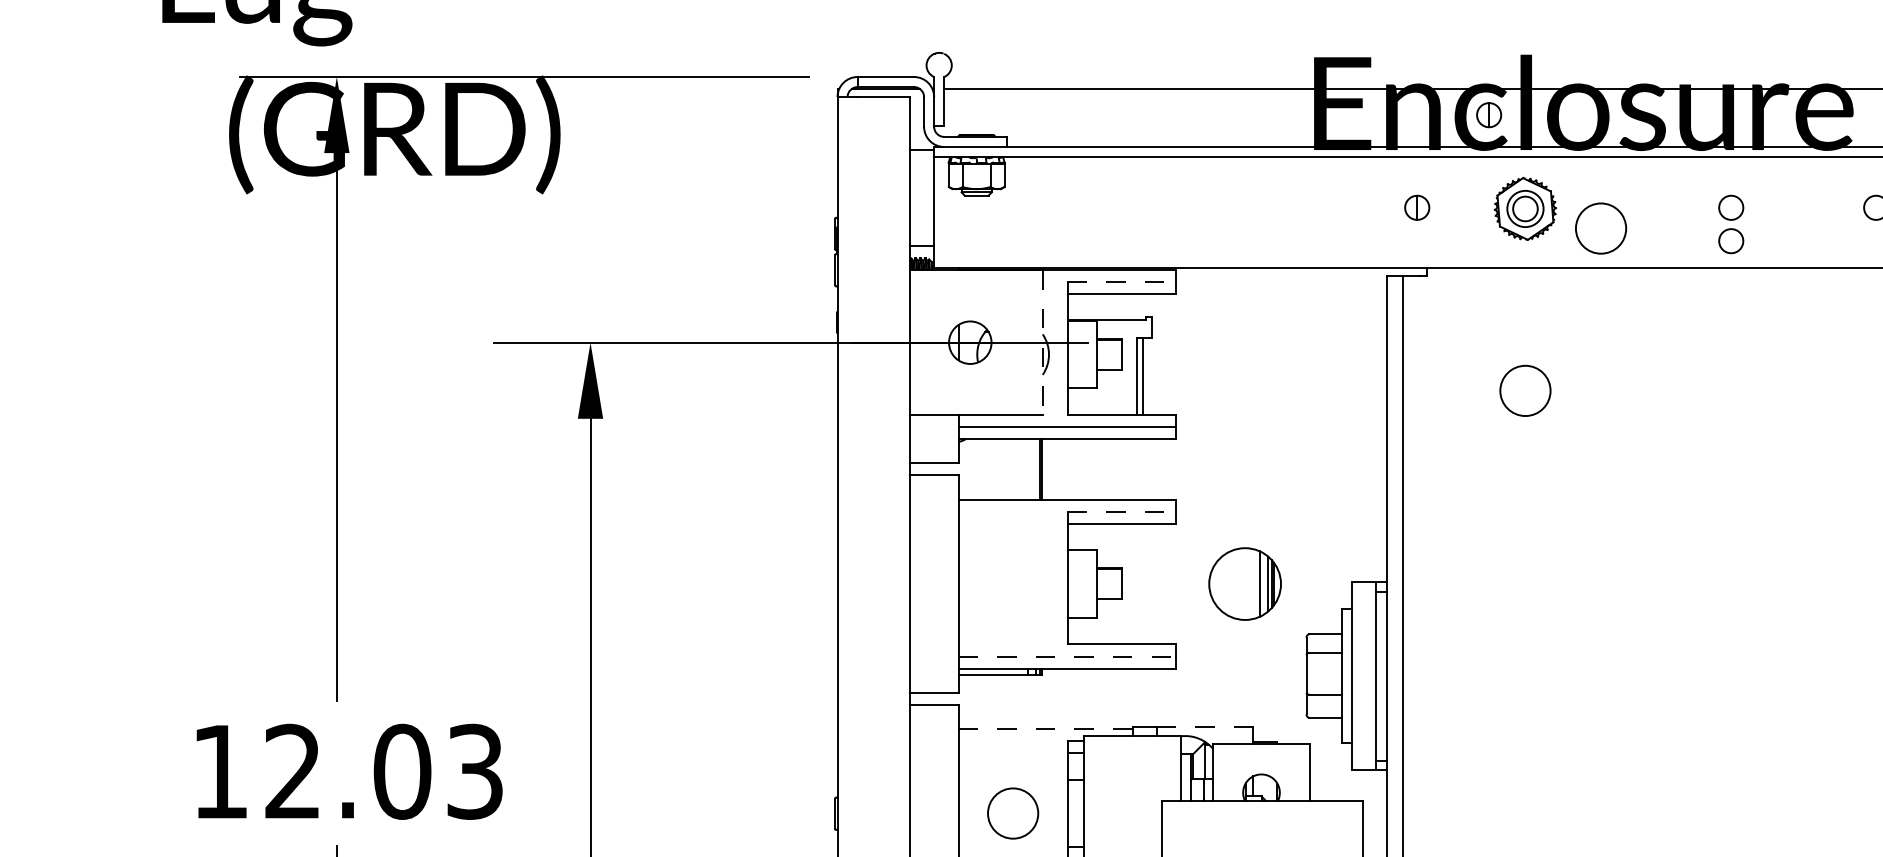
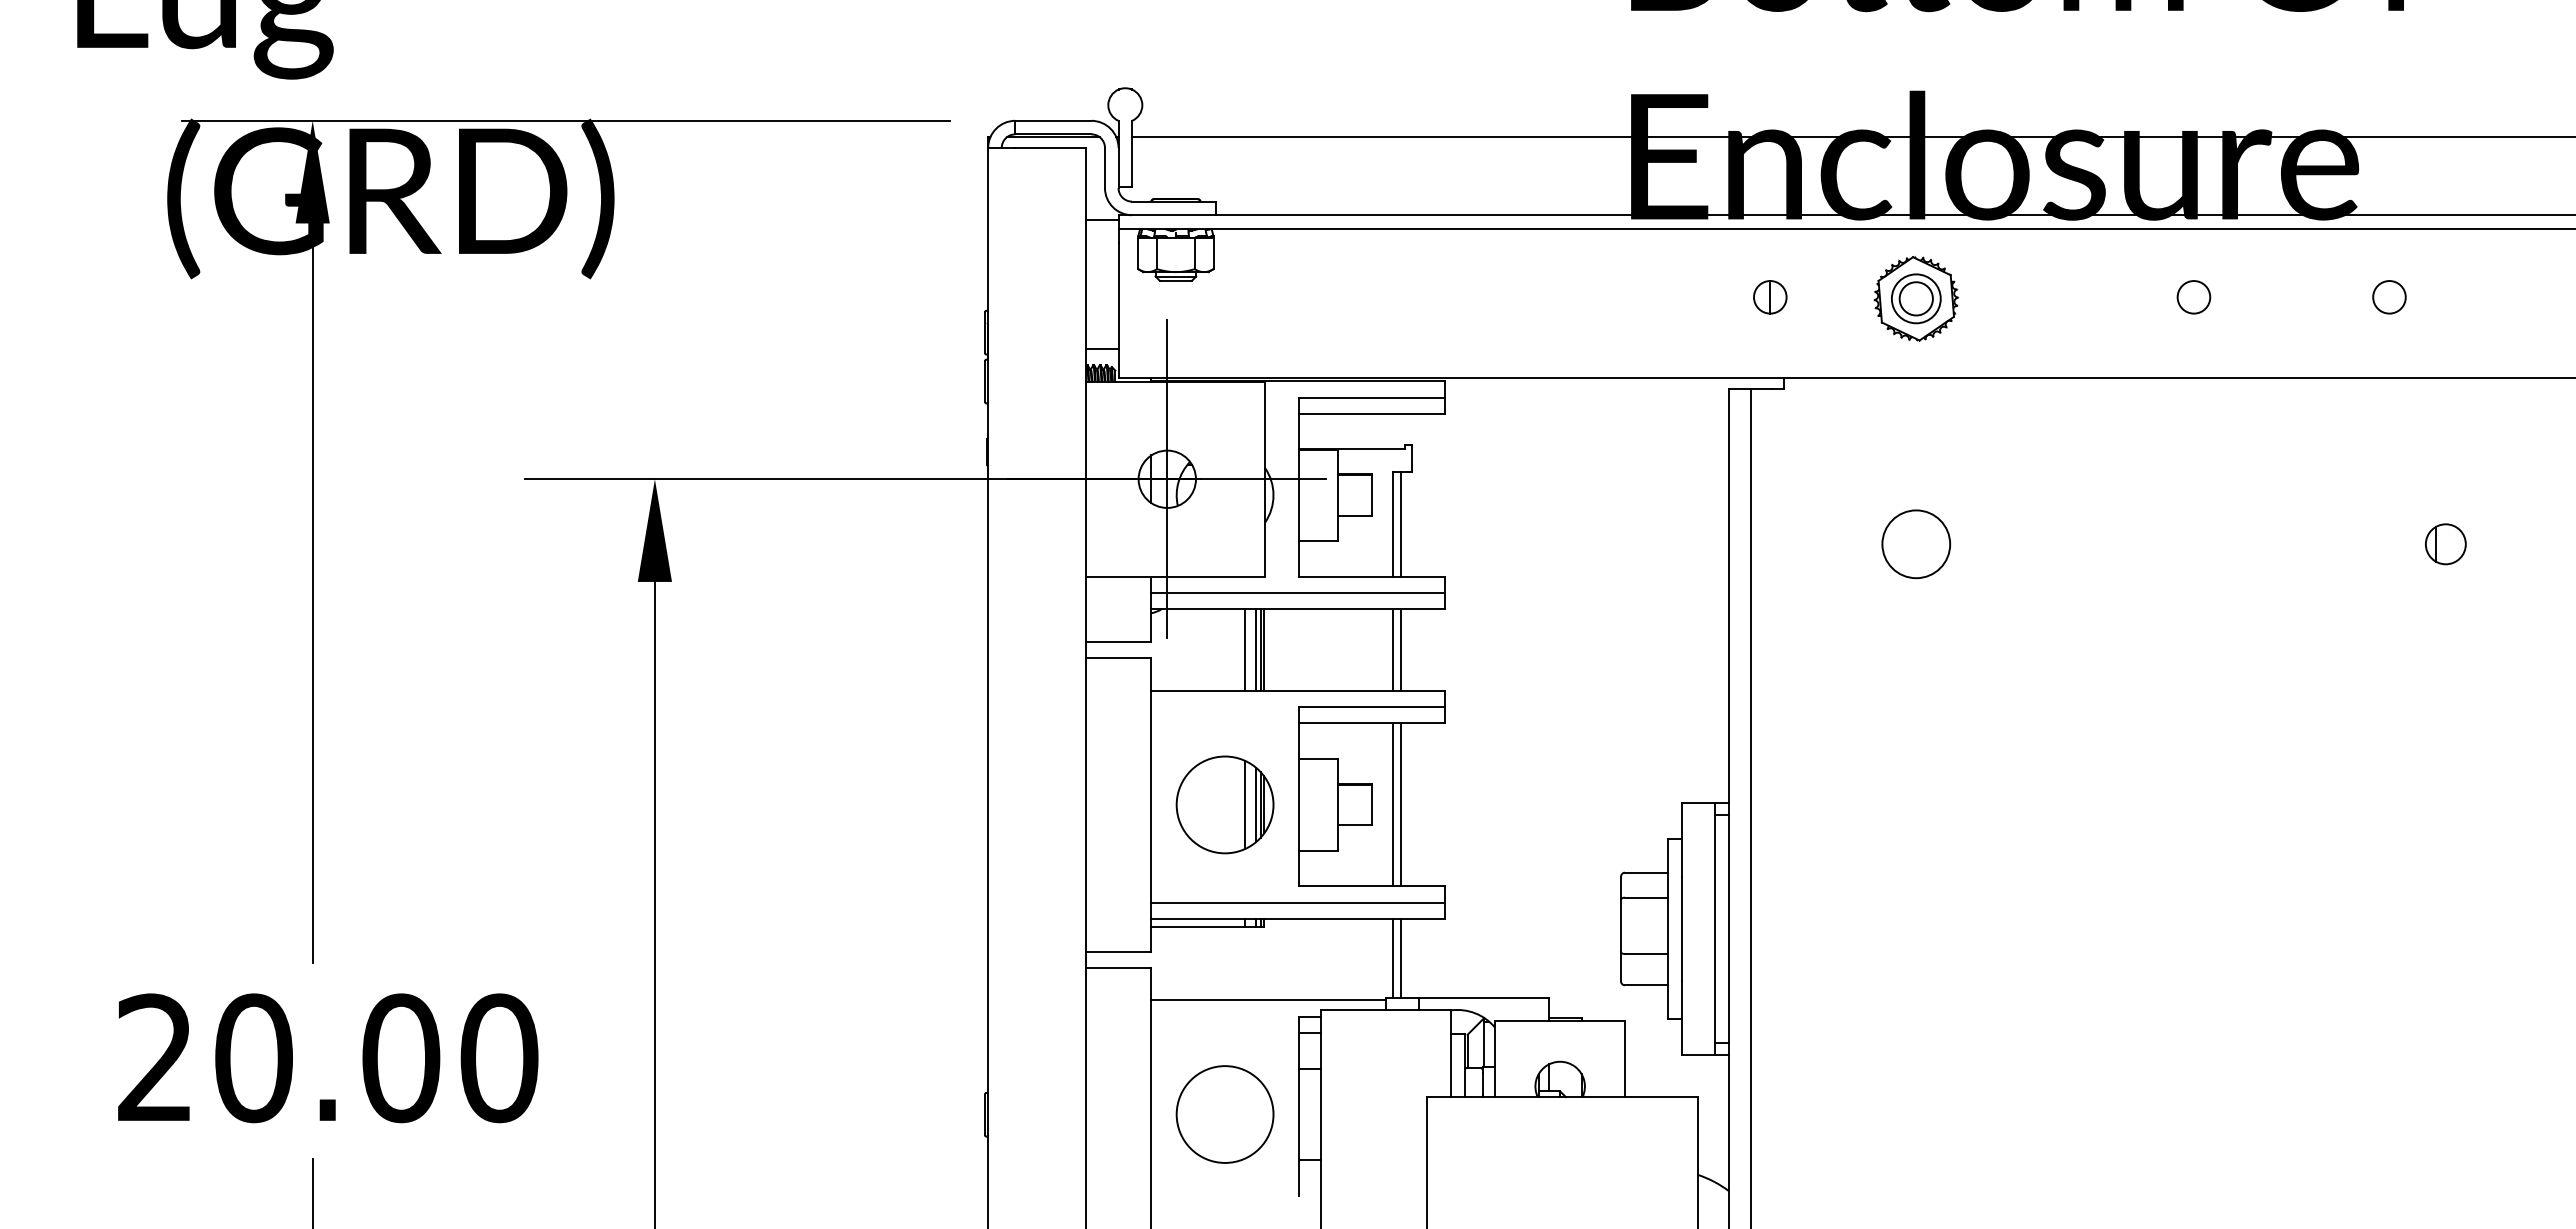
part: (1489, 115) -> (1867, 172), removed
circle: (1601, 228) -> (2018, 325), removed
circle: (1730, 241) -> (2193, 342), removed
line: (1121, 282) -> (1371, 397), dashed -> solid
line: (970, 342) -> (1167, 479), added
line: (1043, 342) -> (1265, 479), dashed -> solid
line: (1027, 468) -> (1244, 649), added
line: (1036, 468) -> (1256, 649), added
line: (1137, 468) -> (1392, 649), added
line: (1143, 468) -> (1400, 649), added
line: (1121, 511) -> (1371, 707), dashed -> solid
line: (1137, 583) -> (1392, 804), added
line: (1143, 583) -> (1400, 804), added
part: (1244, 583) -> (1224, 804), moved
line: (1067, 656) -> (1298, 902), dashed -> solid
line: (1137, 697) -> (1392, 958), added
line: (1143, 697) -> (1400, 958), added
line: (1205, 726) -> (1484, 997), dashed -> solid
line: (1046, 729) -> (1269, 1000), dashed -> solid
text: (348, 772) -> (328, 1058), 12.03 -> 20.00
circle: (1012, 813) -> (1224, 1114), size x1.43

